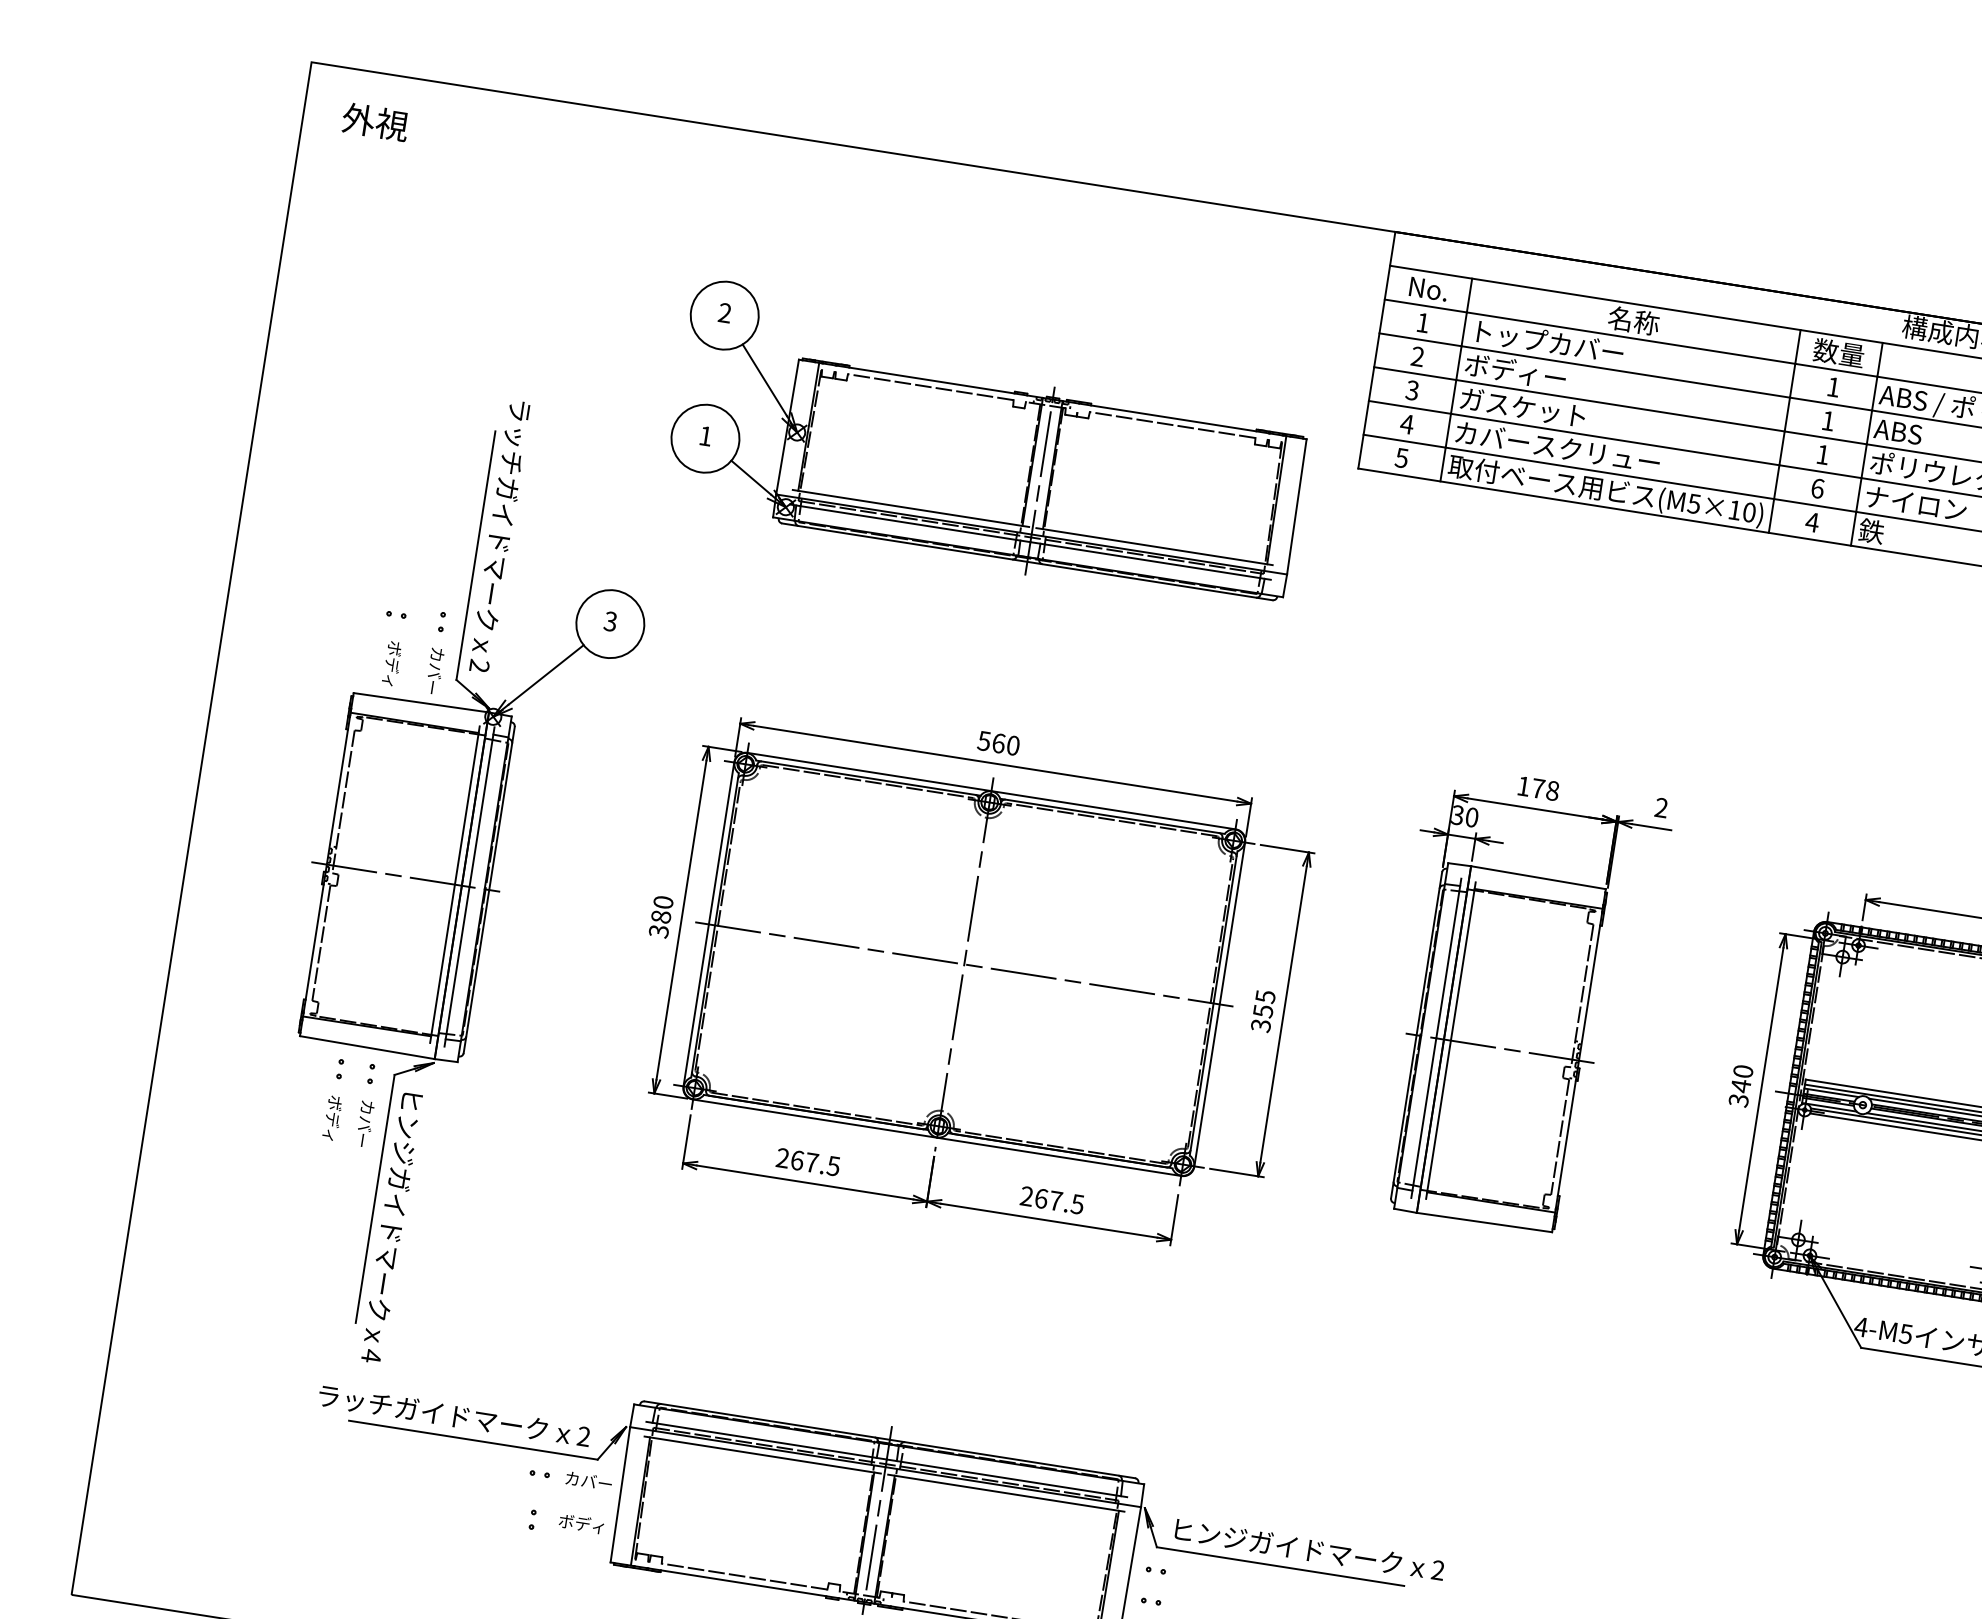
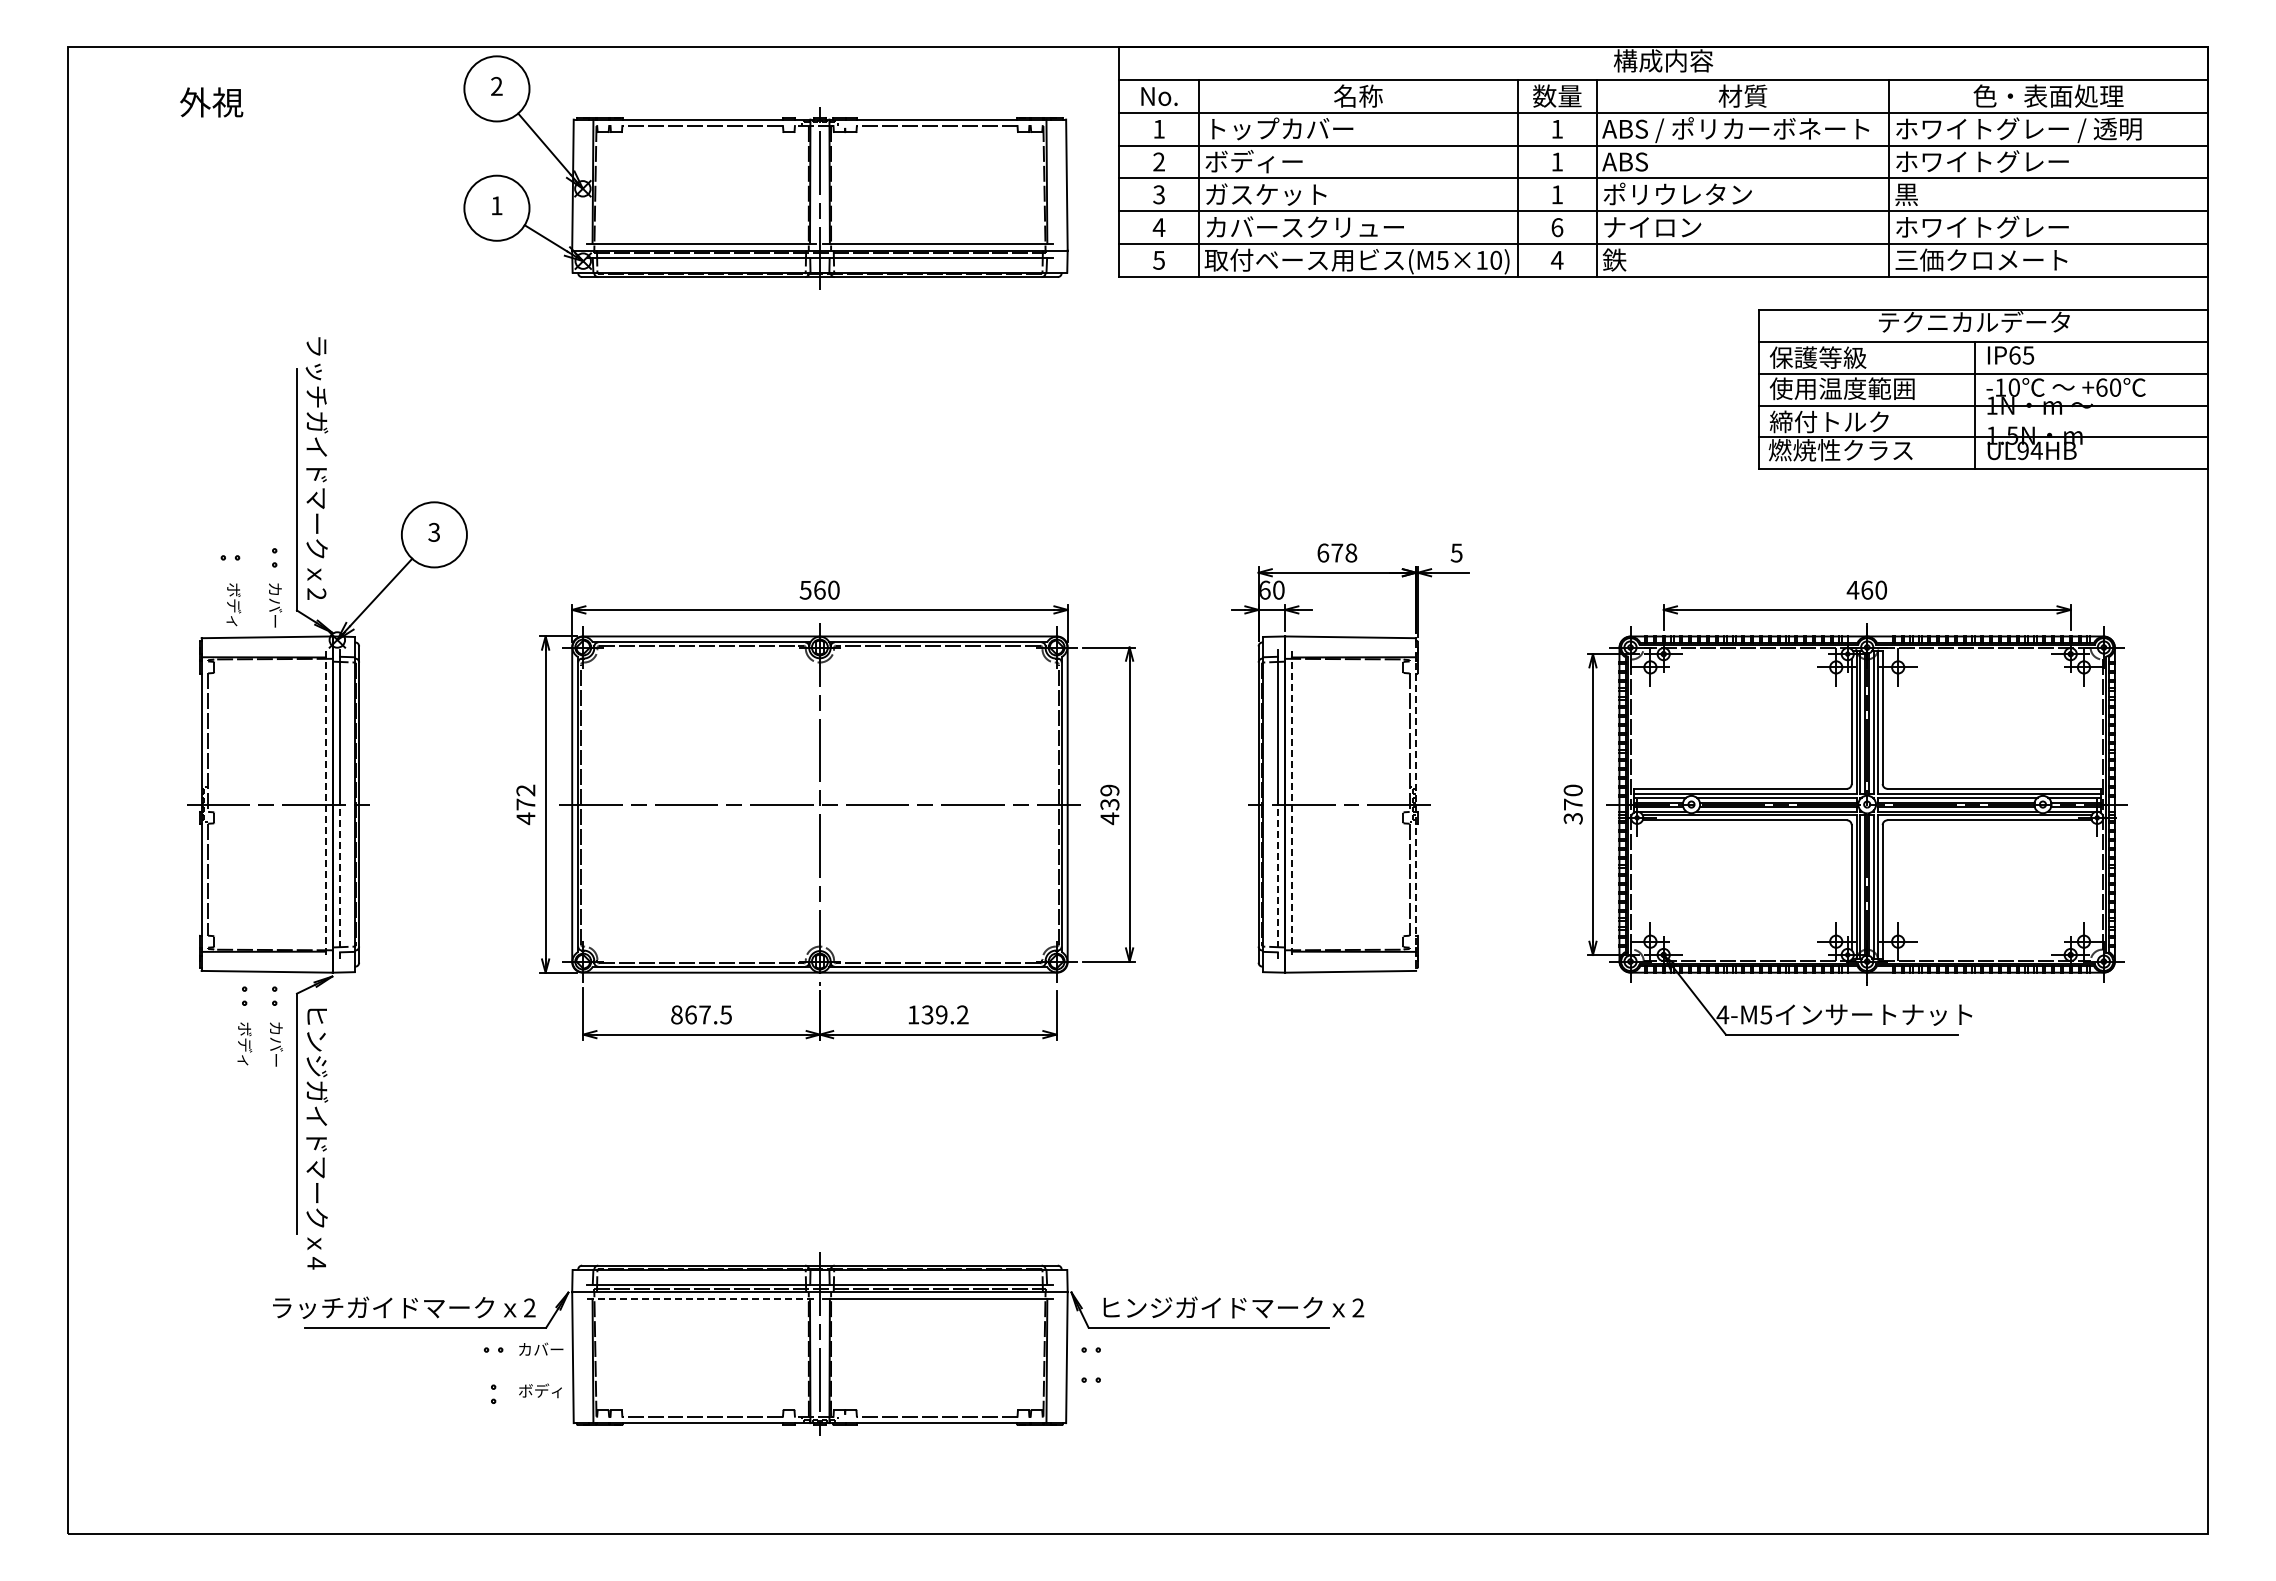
text: (375, 122) -> (211, 102), moved
part: (988, 445) -> (765, 172), moved
text: (1524, 785) -> (1323, 552), 178 -> 678
text: (1661, 807) -> (1456, 552), 2 -> 5
text: (1458, 814) -> (1265, 589), 30 -> 60
line: (454, 884) -> (325, 804), solid -> dashed
text: (660, 916) -> (525, 804), 380 -> 472
line: (457, 966) -> (340, 881), solid -> dashed
text: (1262, 1011) -> (1109, 804), 355 -> 439
line: (1450, 1040) -> (1291, 804), solid -> dashed
line: (1579, 1062) -> (1416, 806), solid -> dashed
text: (1741, 1086) -> (1573, 804), 340 -> 370
line: (1423, 1117) -> (1277, 881), solid -> dashed
text: (782, 1157) -> (676, 1014), 267.5 -> 867.5
text: (1051, 1199) -> (937, 1014), 267.5 -> 139.2
line: (762, 1454) -> (701, 1298), solid -> dashed

